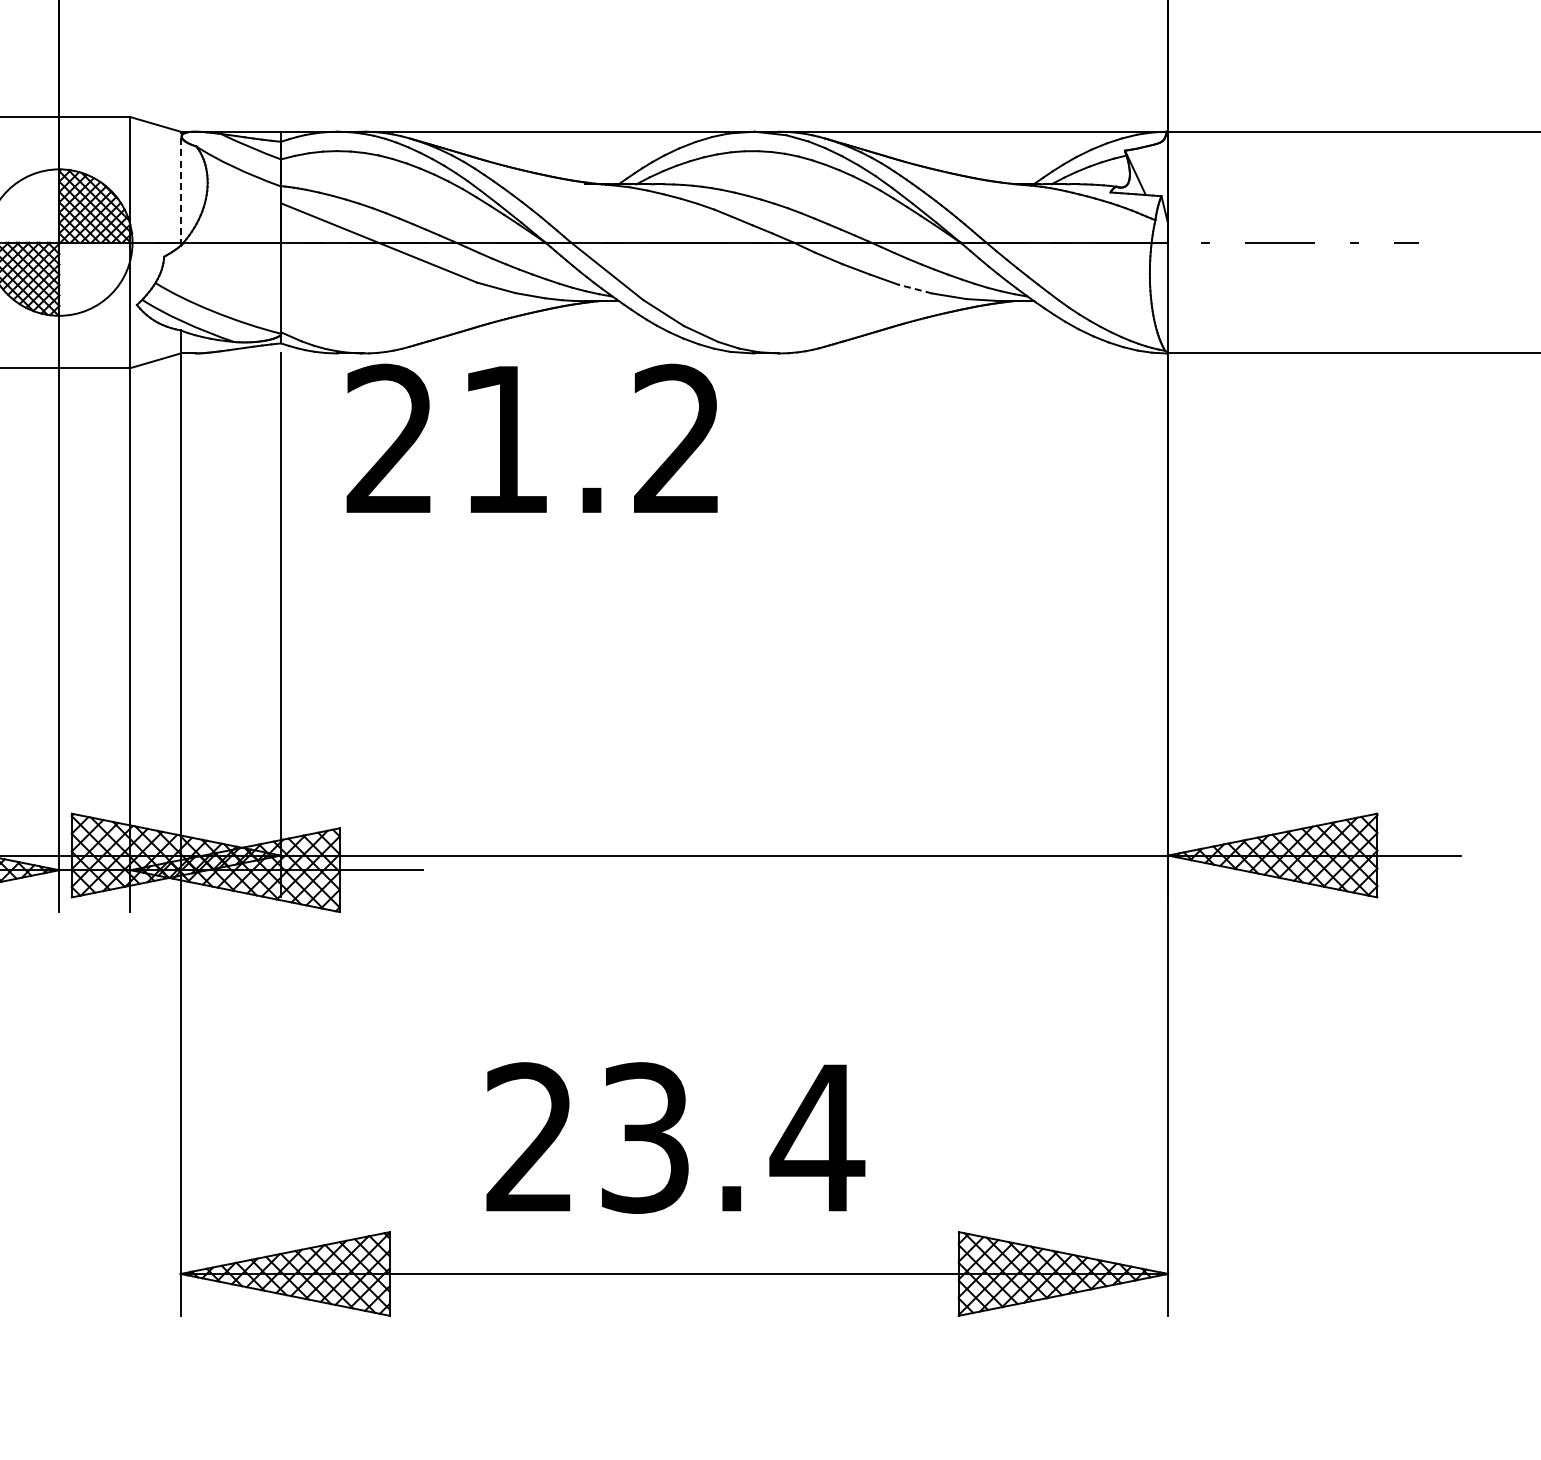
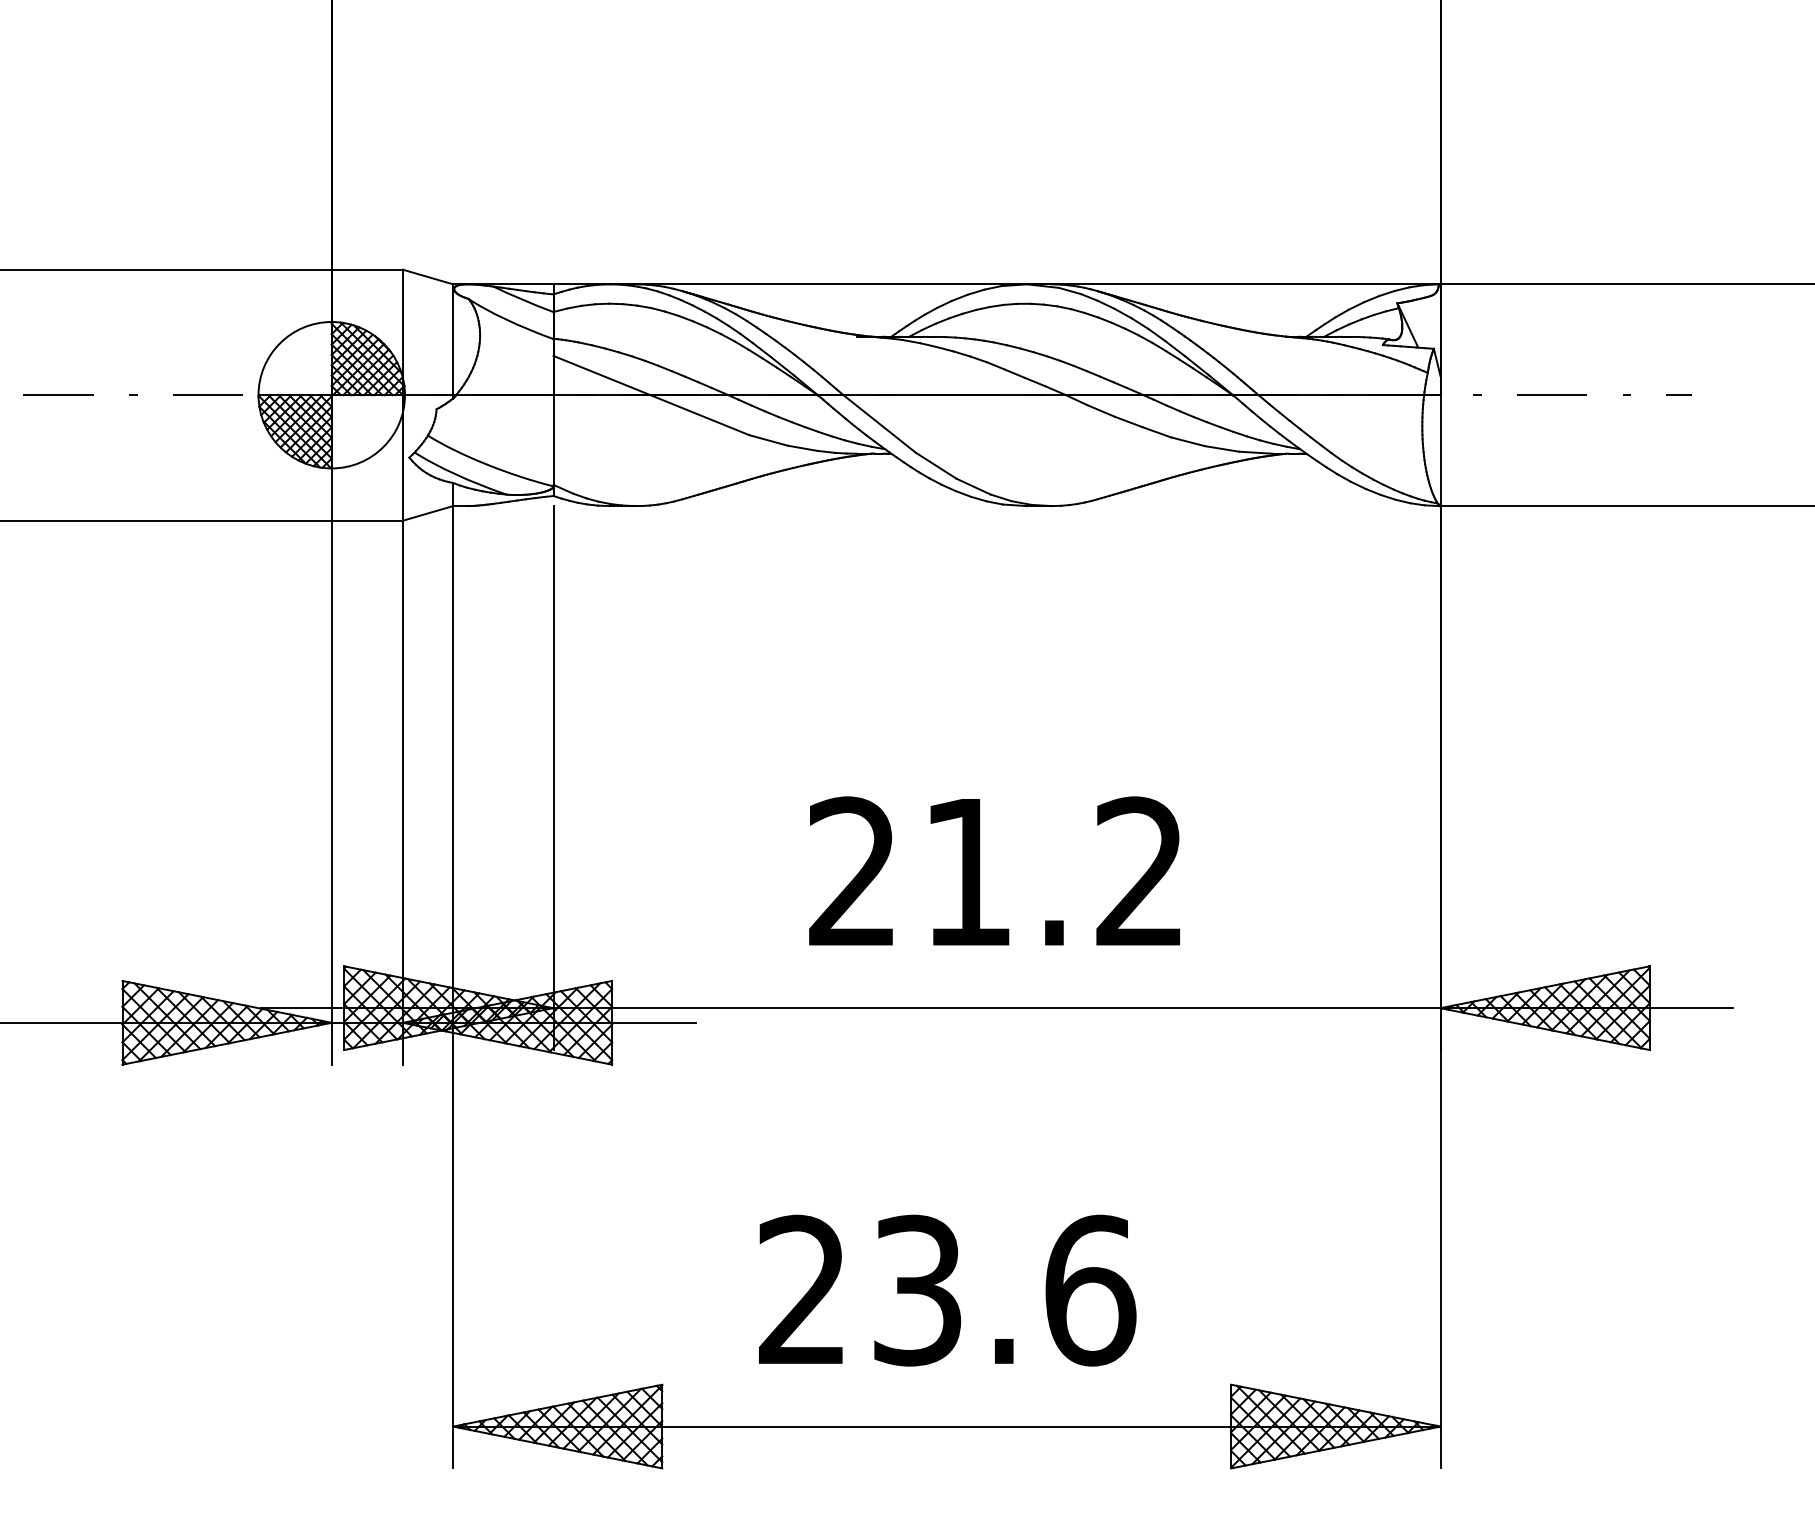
line: (181, 187) -> (453, 340), dashed -> solid
line: (915, 288) -> (1187, 441), dashed -> solid
text: (532, 437) -> (994, 870), moved
text: (817, 1137) -> (1089, 1290), 23.4 -> 23.6

